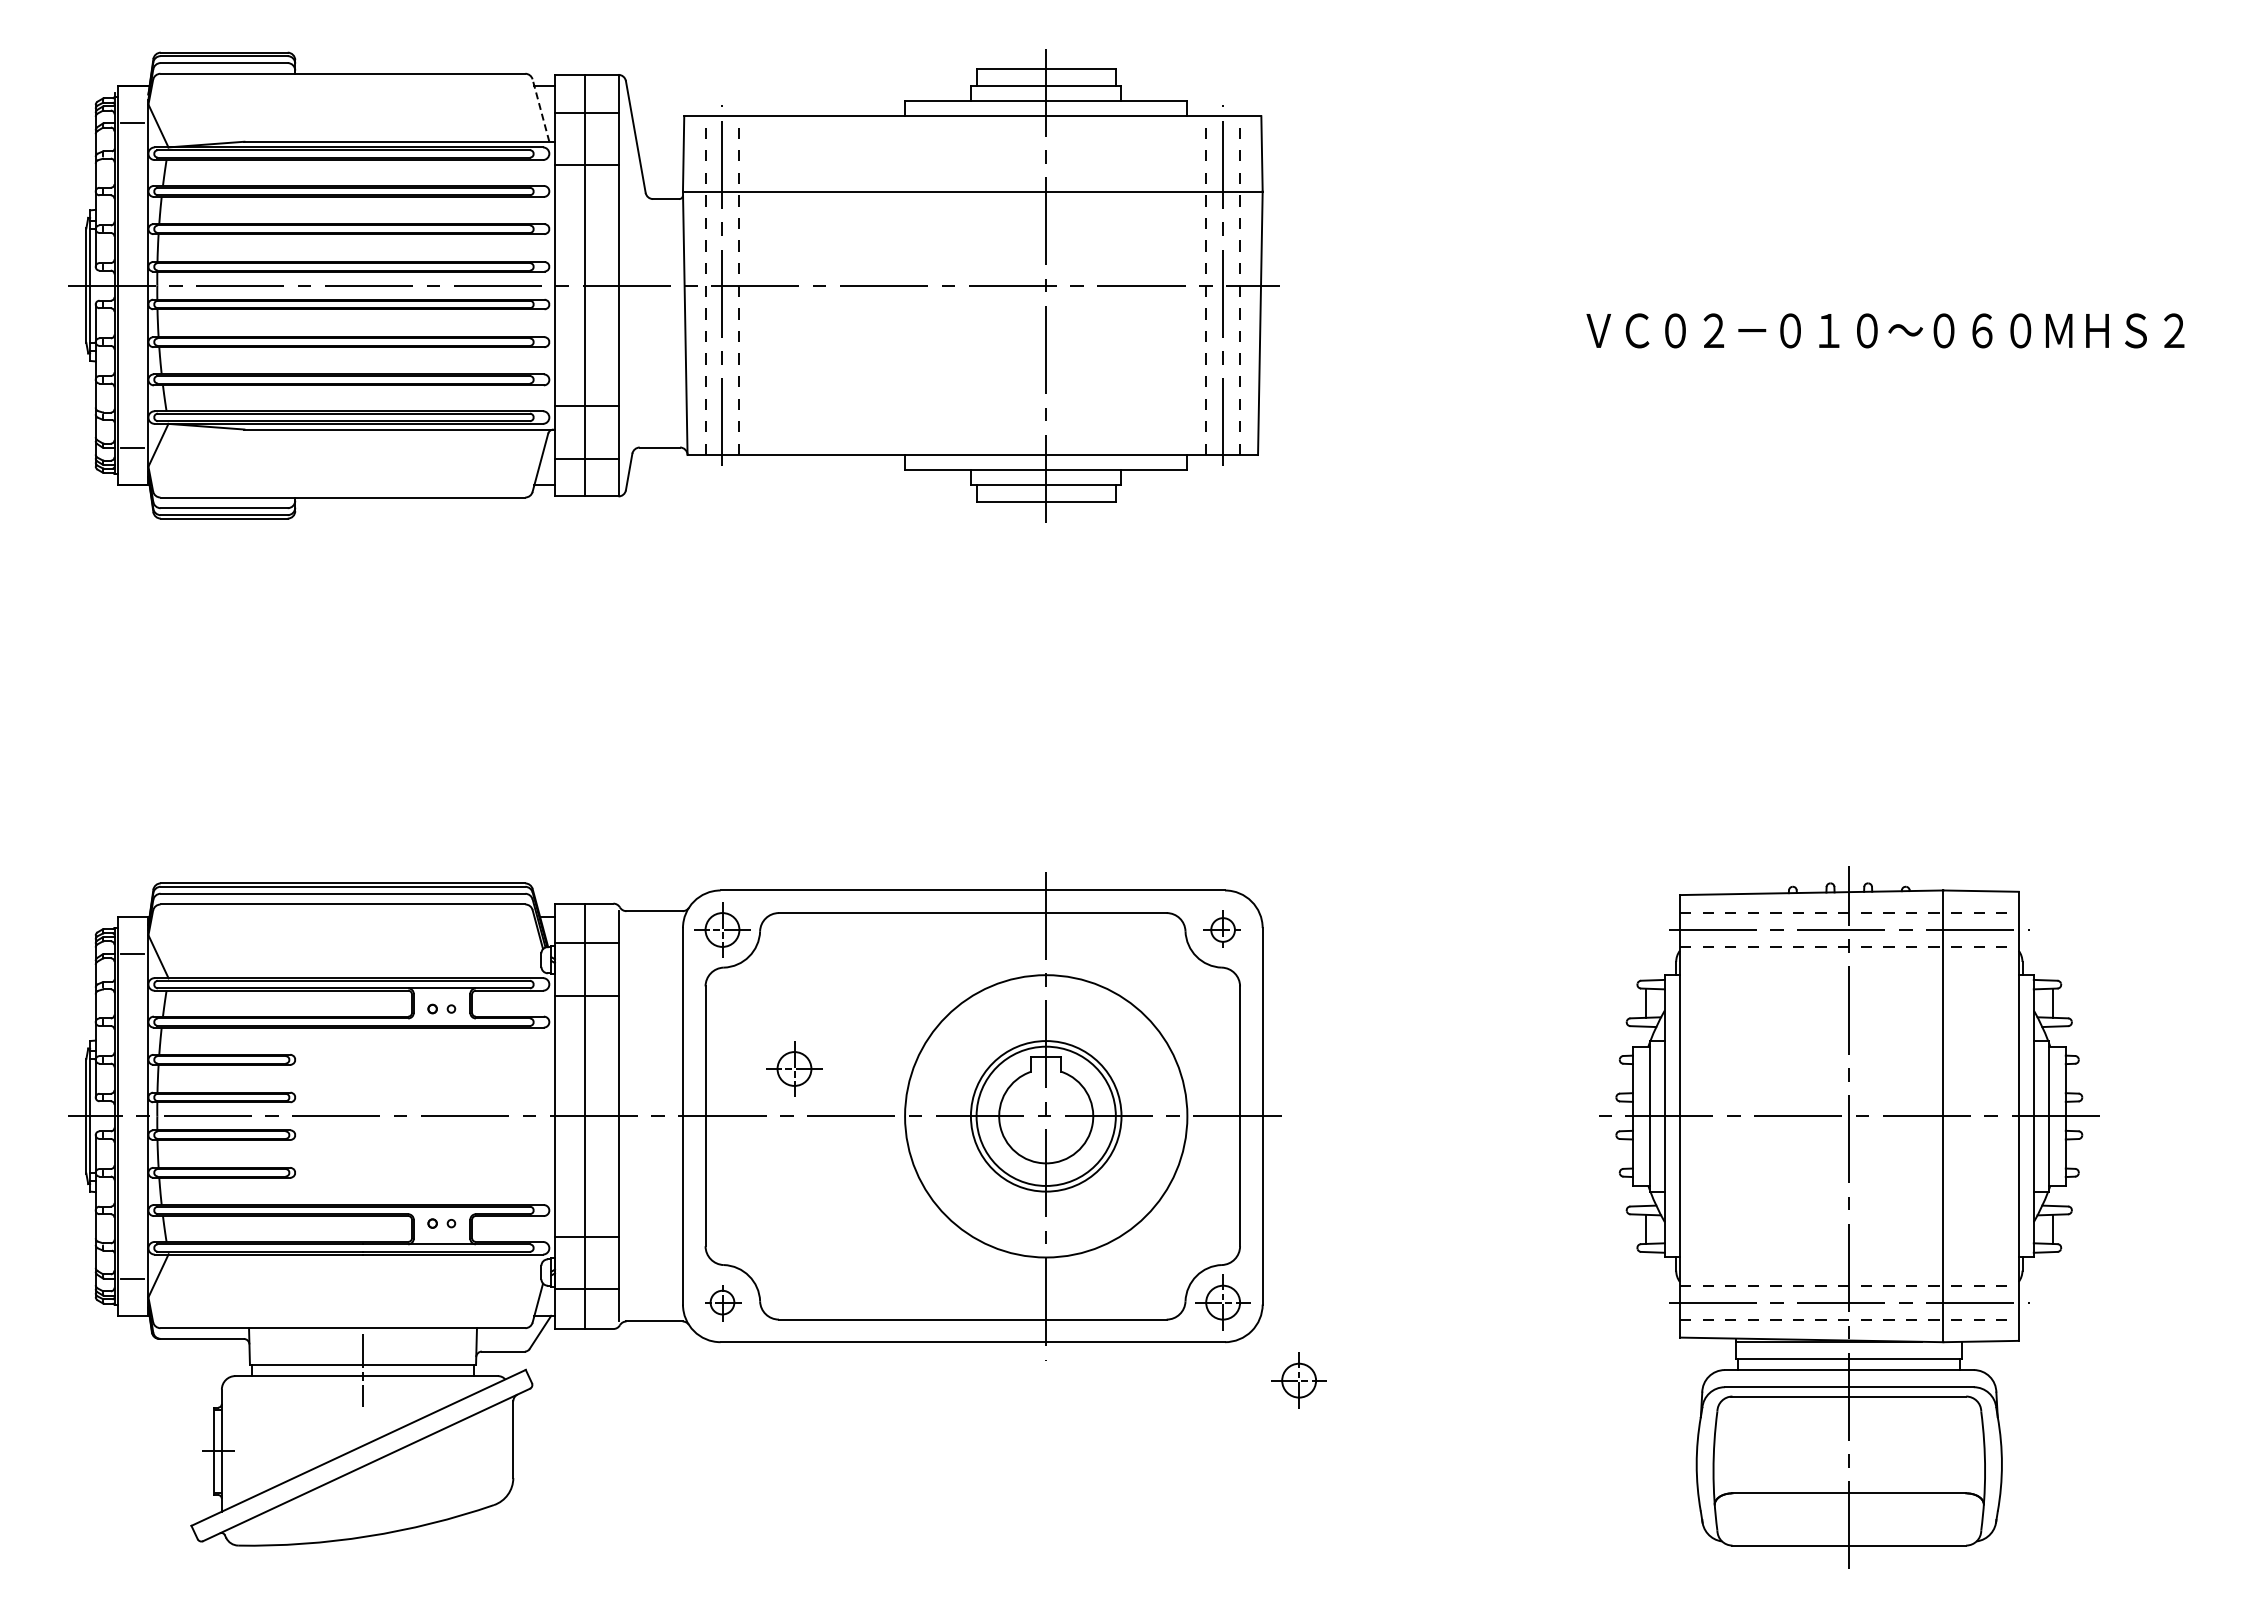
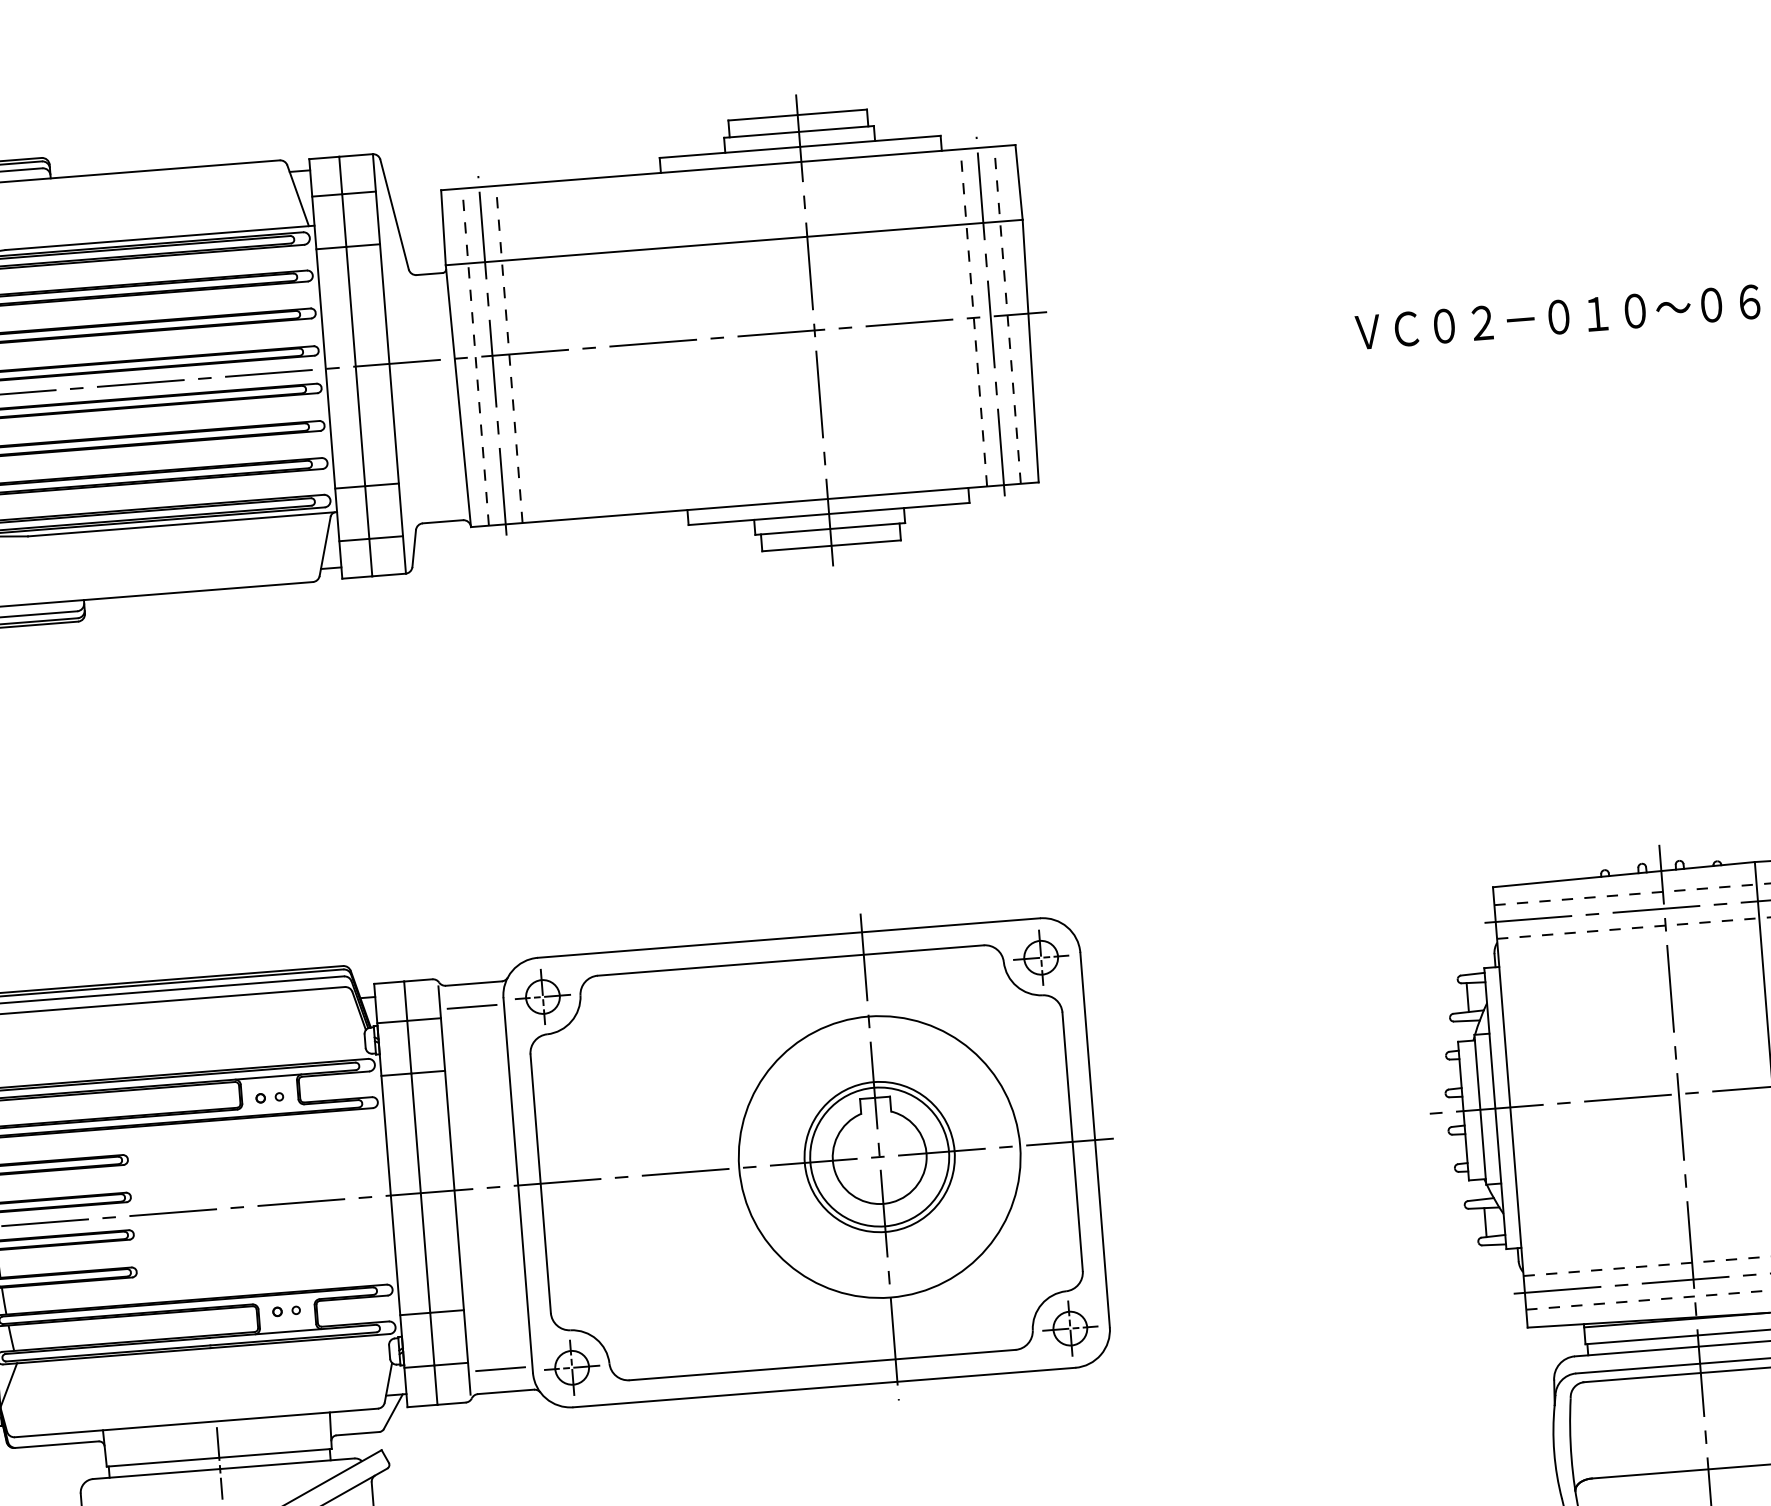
line: (540, 110) -> (297, 195), dashed -> solid
part: (1222, 929) -> (1040, 957), size x1.43
line: (650, 934) -> (471, 1007), added
part: (794, 1068) -> (625, 1129), removed
line: (650, 1298) -> (500, 1369), added
part: (722, 1302) -> (572, 1367), size x1.43
part: (1298, 1380) -> (1151, 1400), removed

